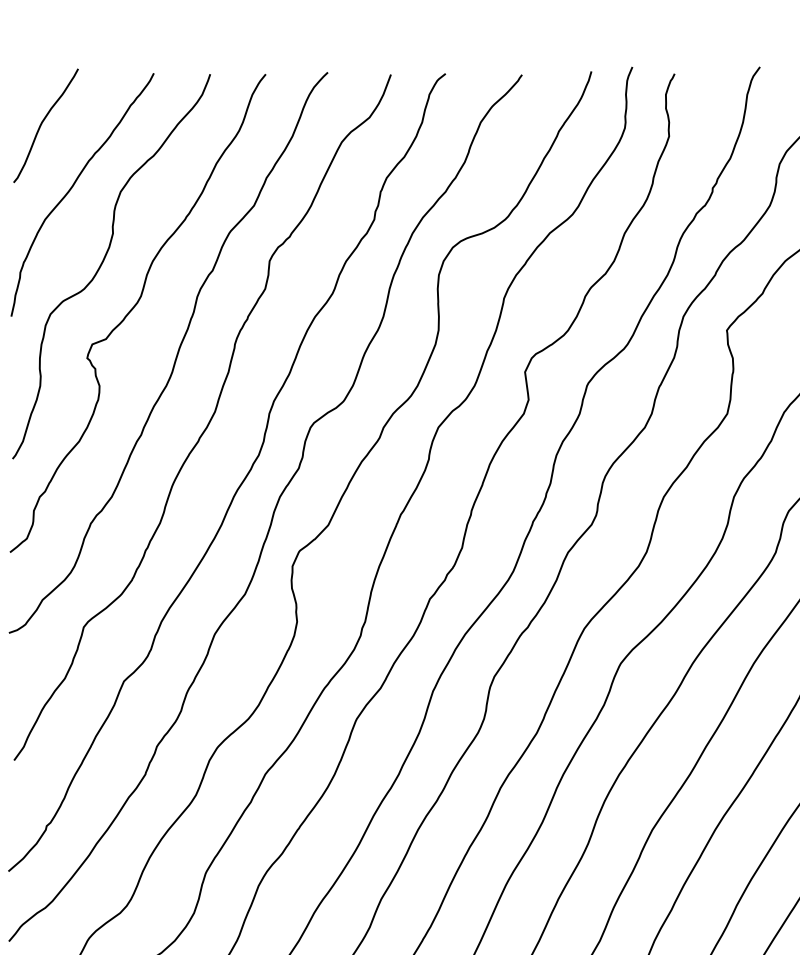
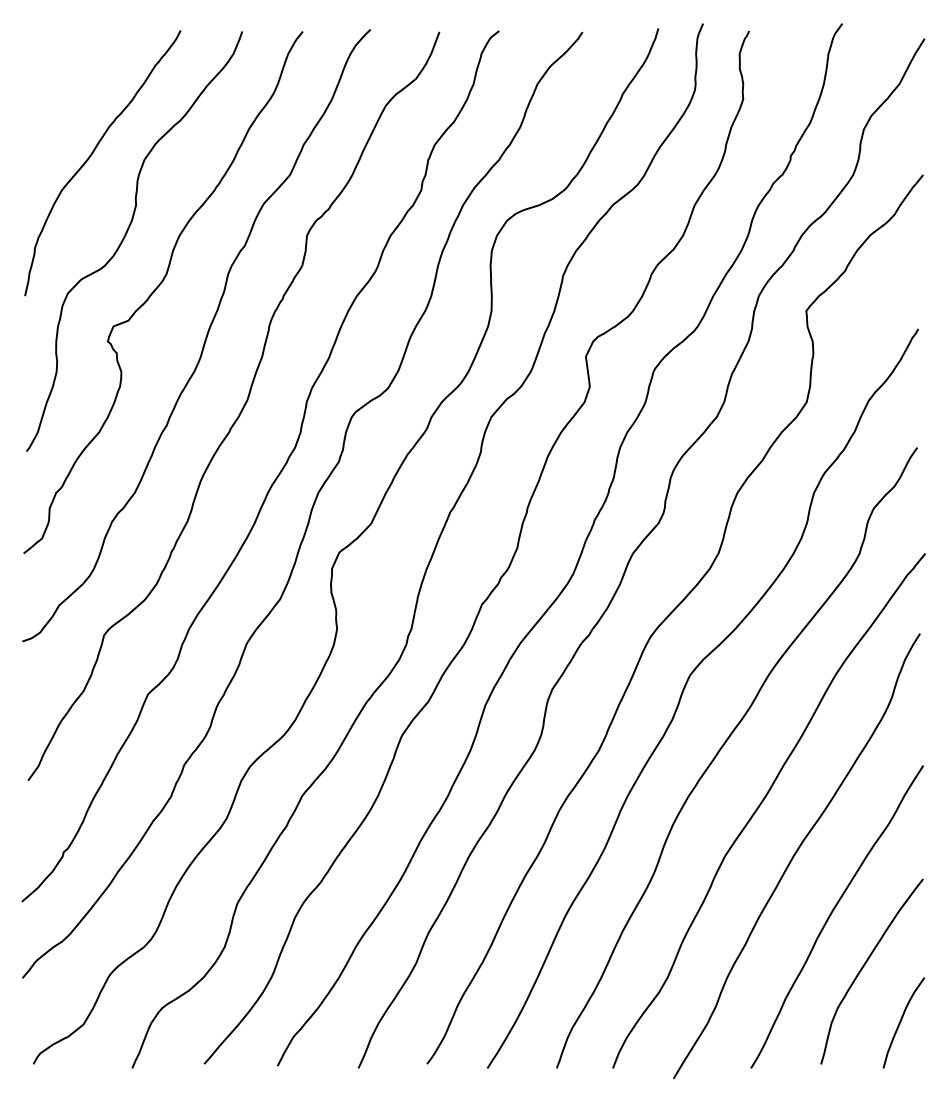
curve: (41, 124) -> (58, 86), removed

